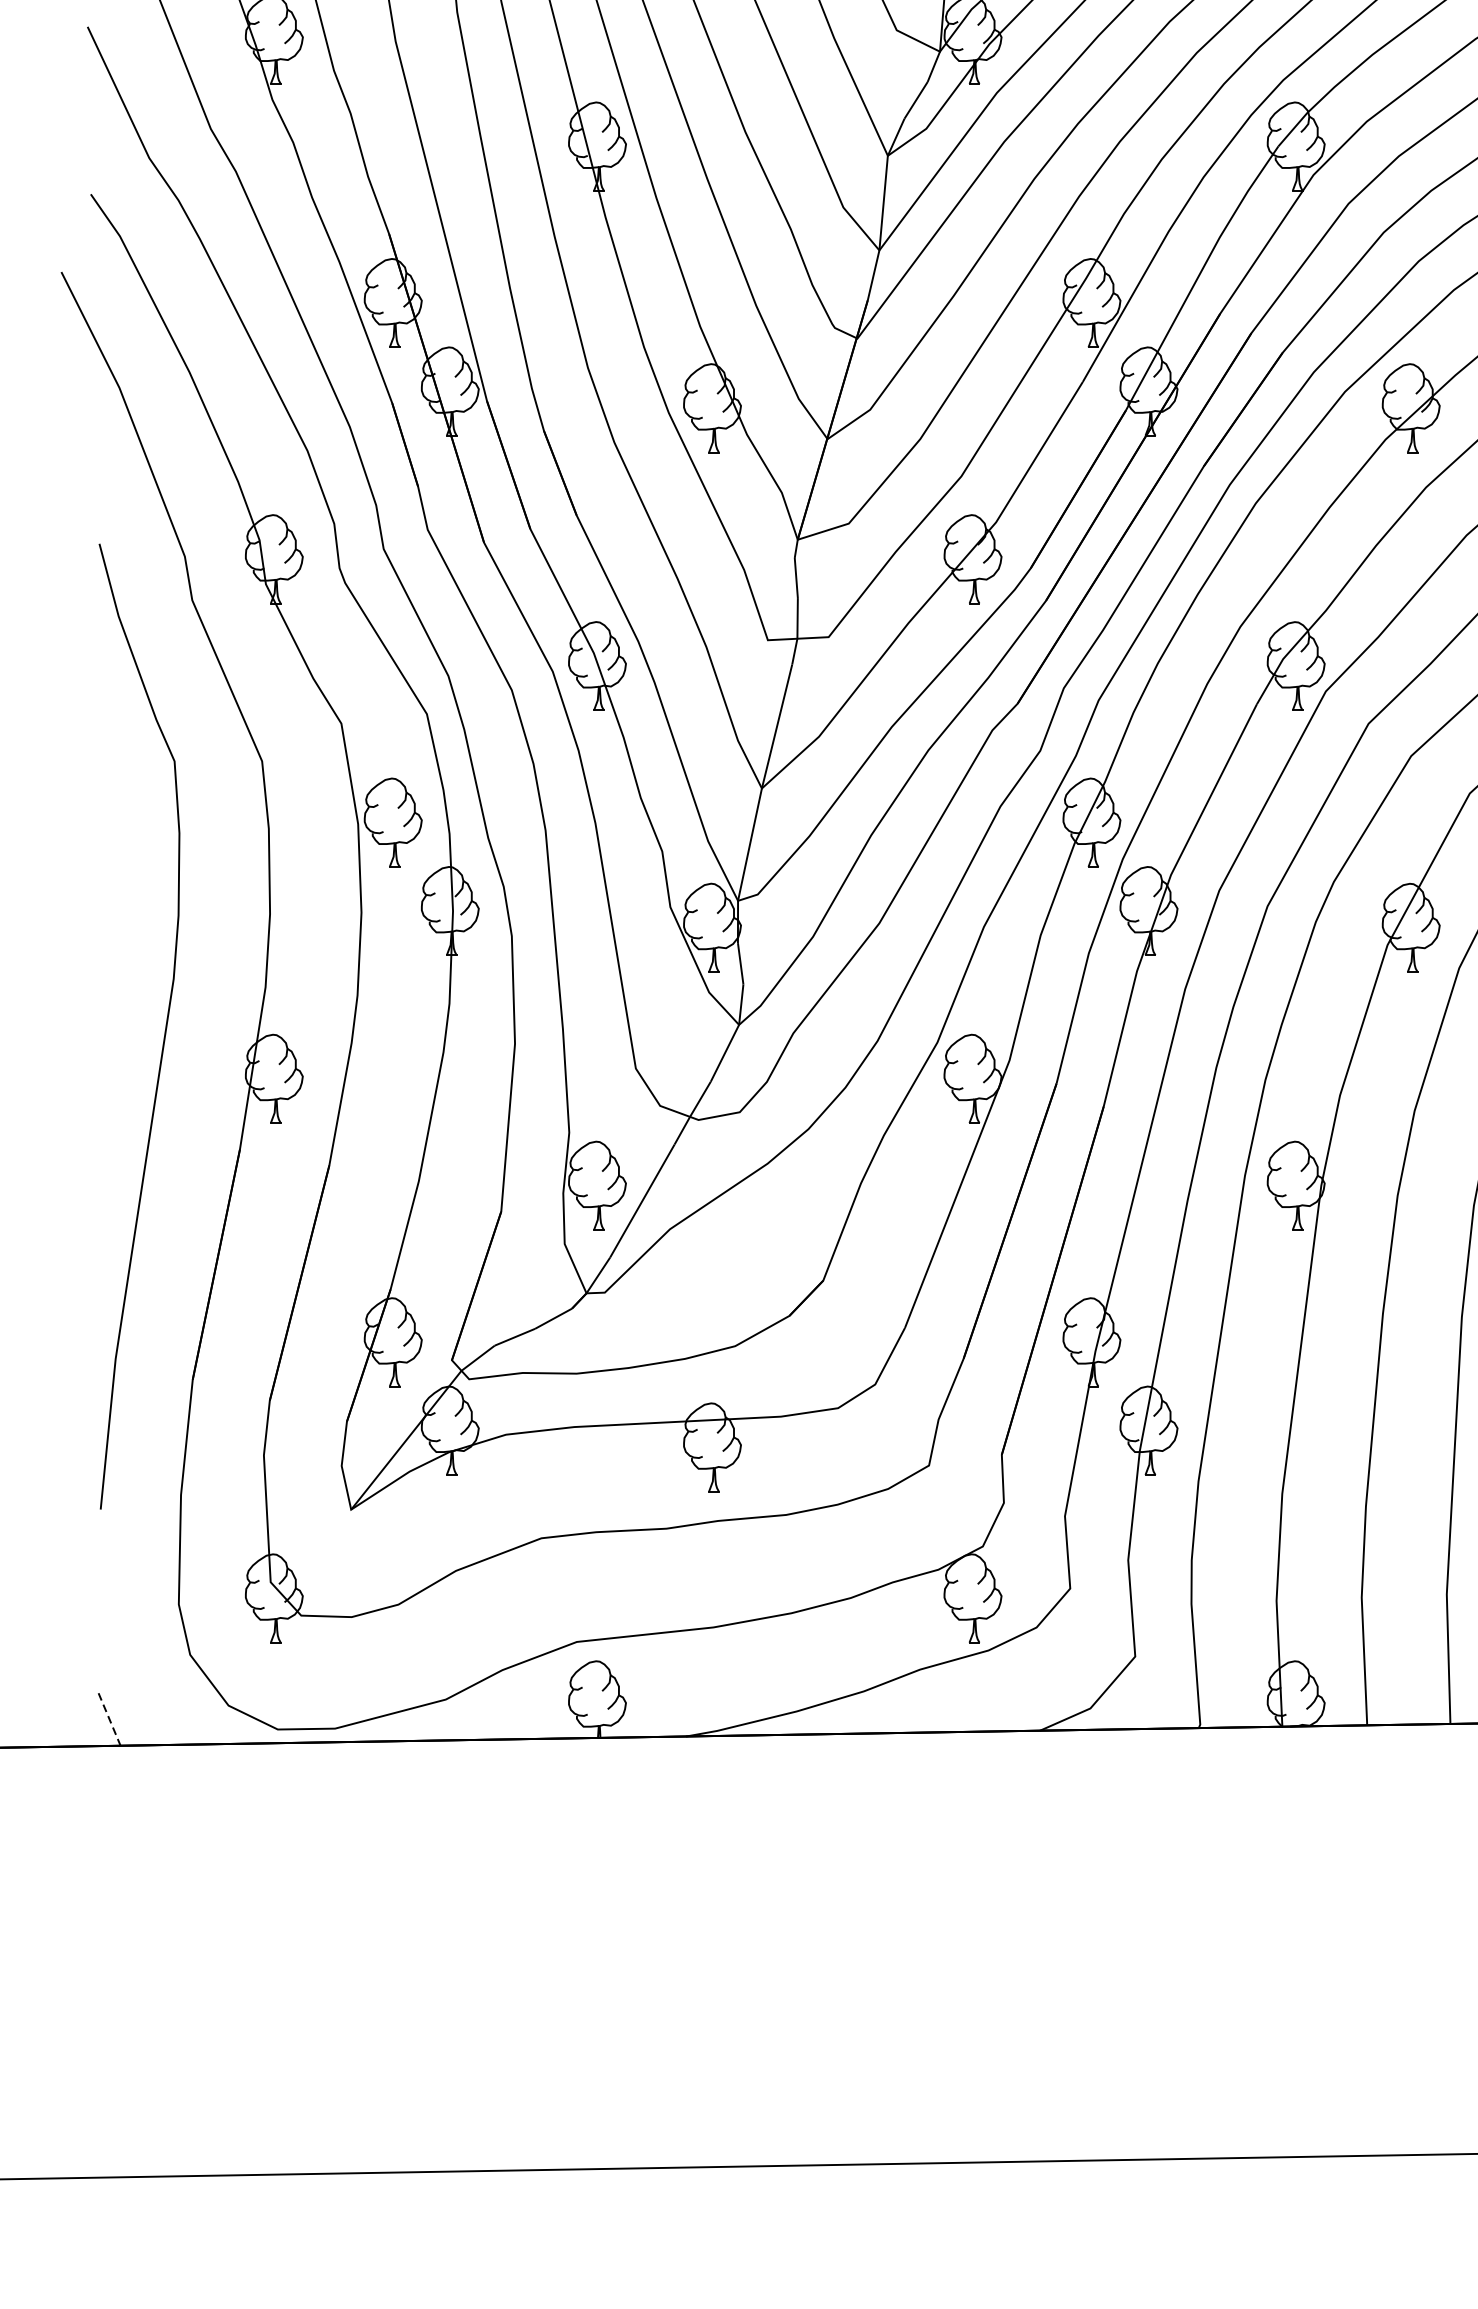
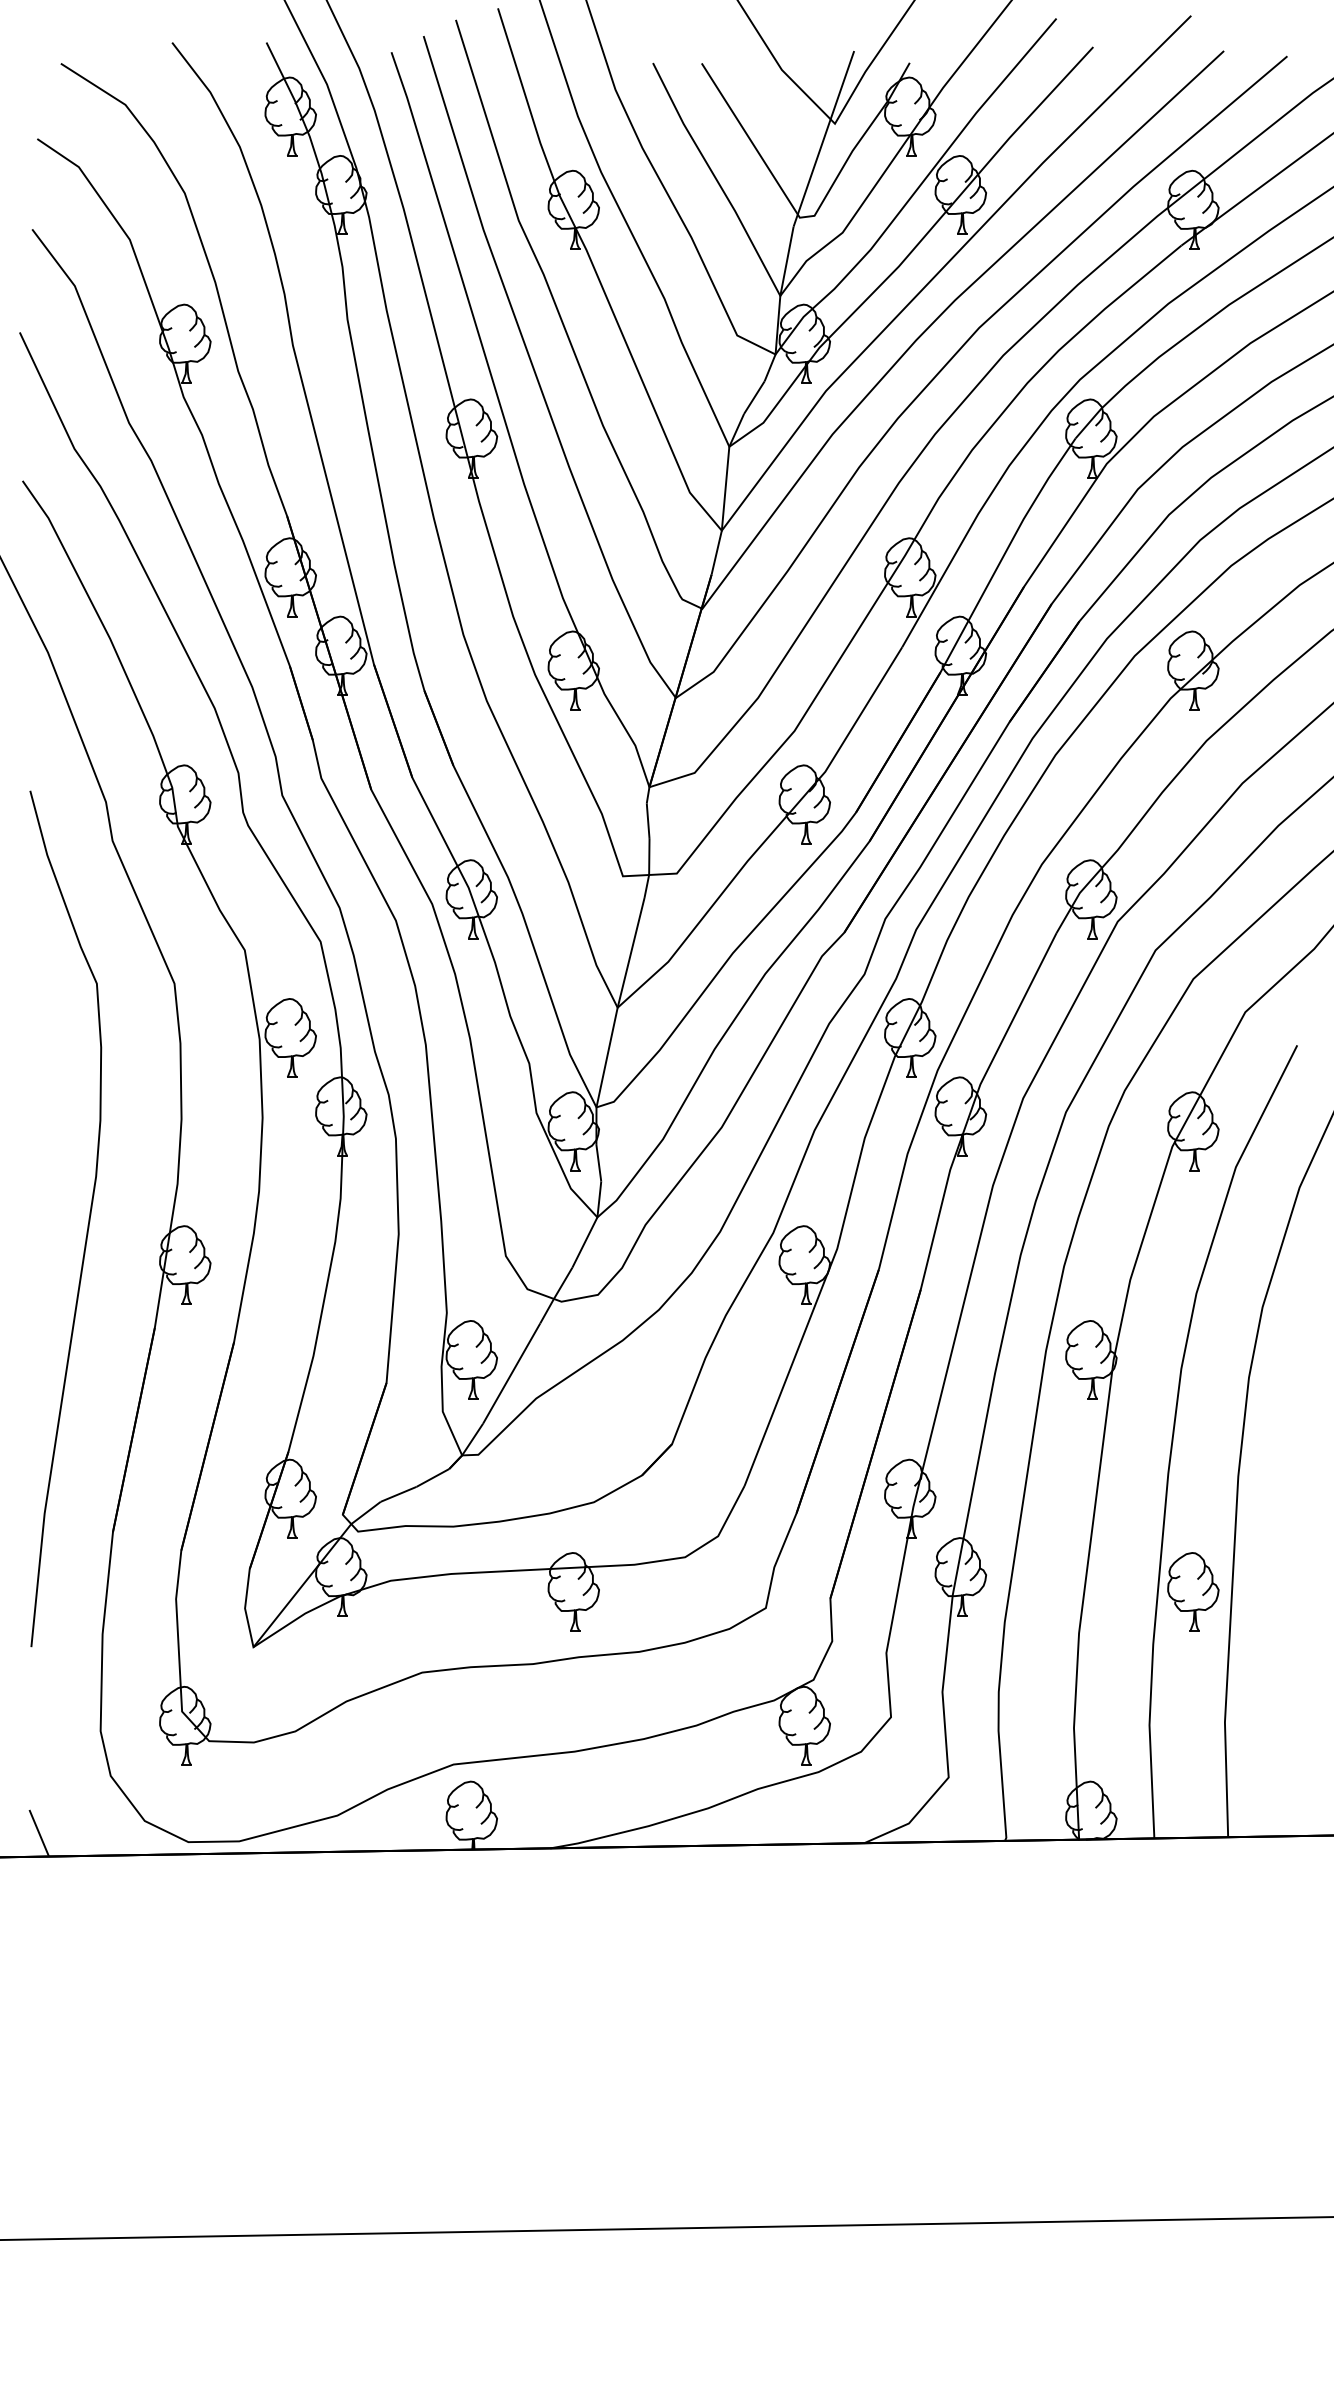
part: (1411, 1446) -> (1193, 1591), added
line: (109, 1719) -> (39, 1833), dashed -> solid

